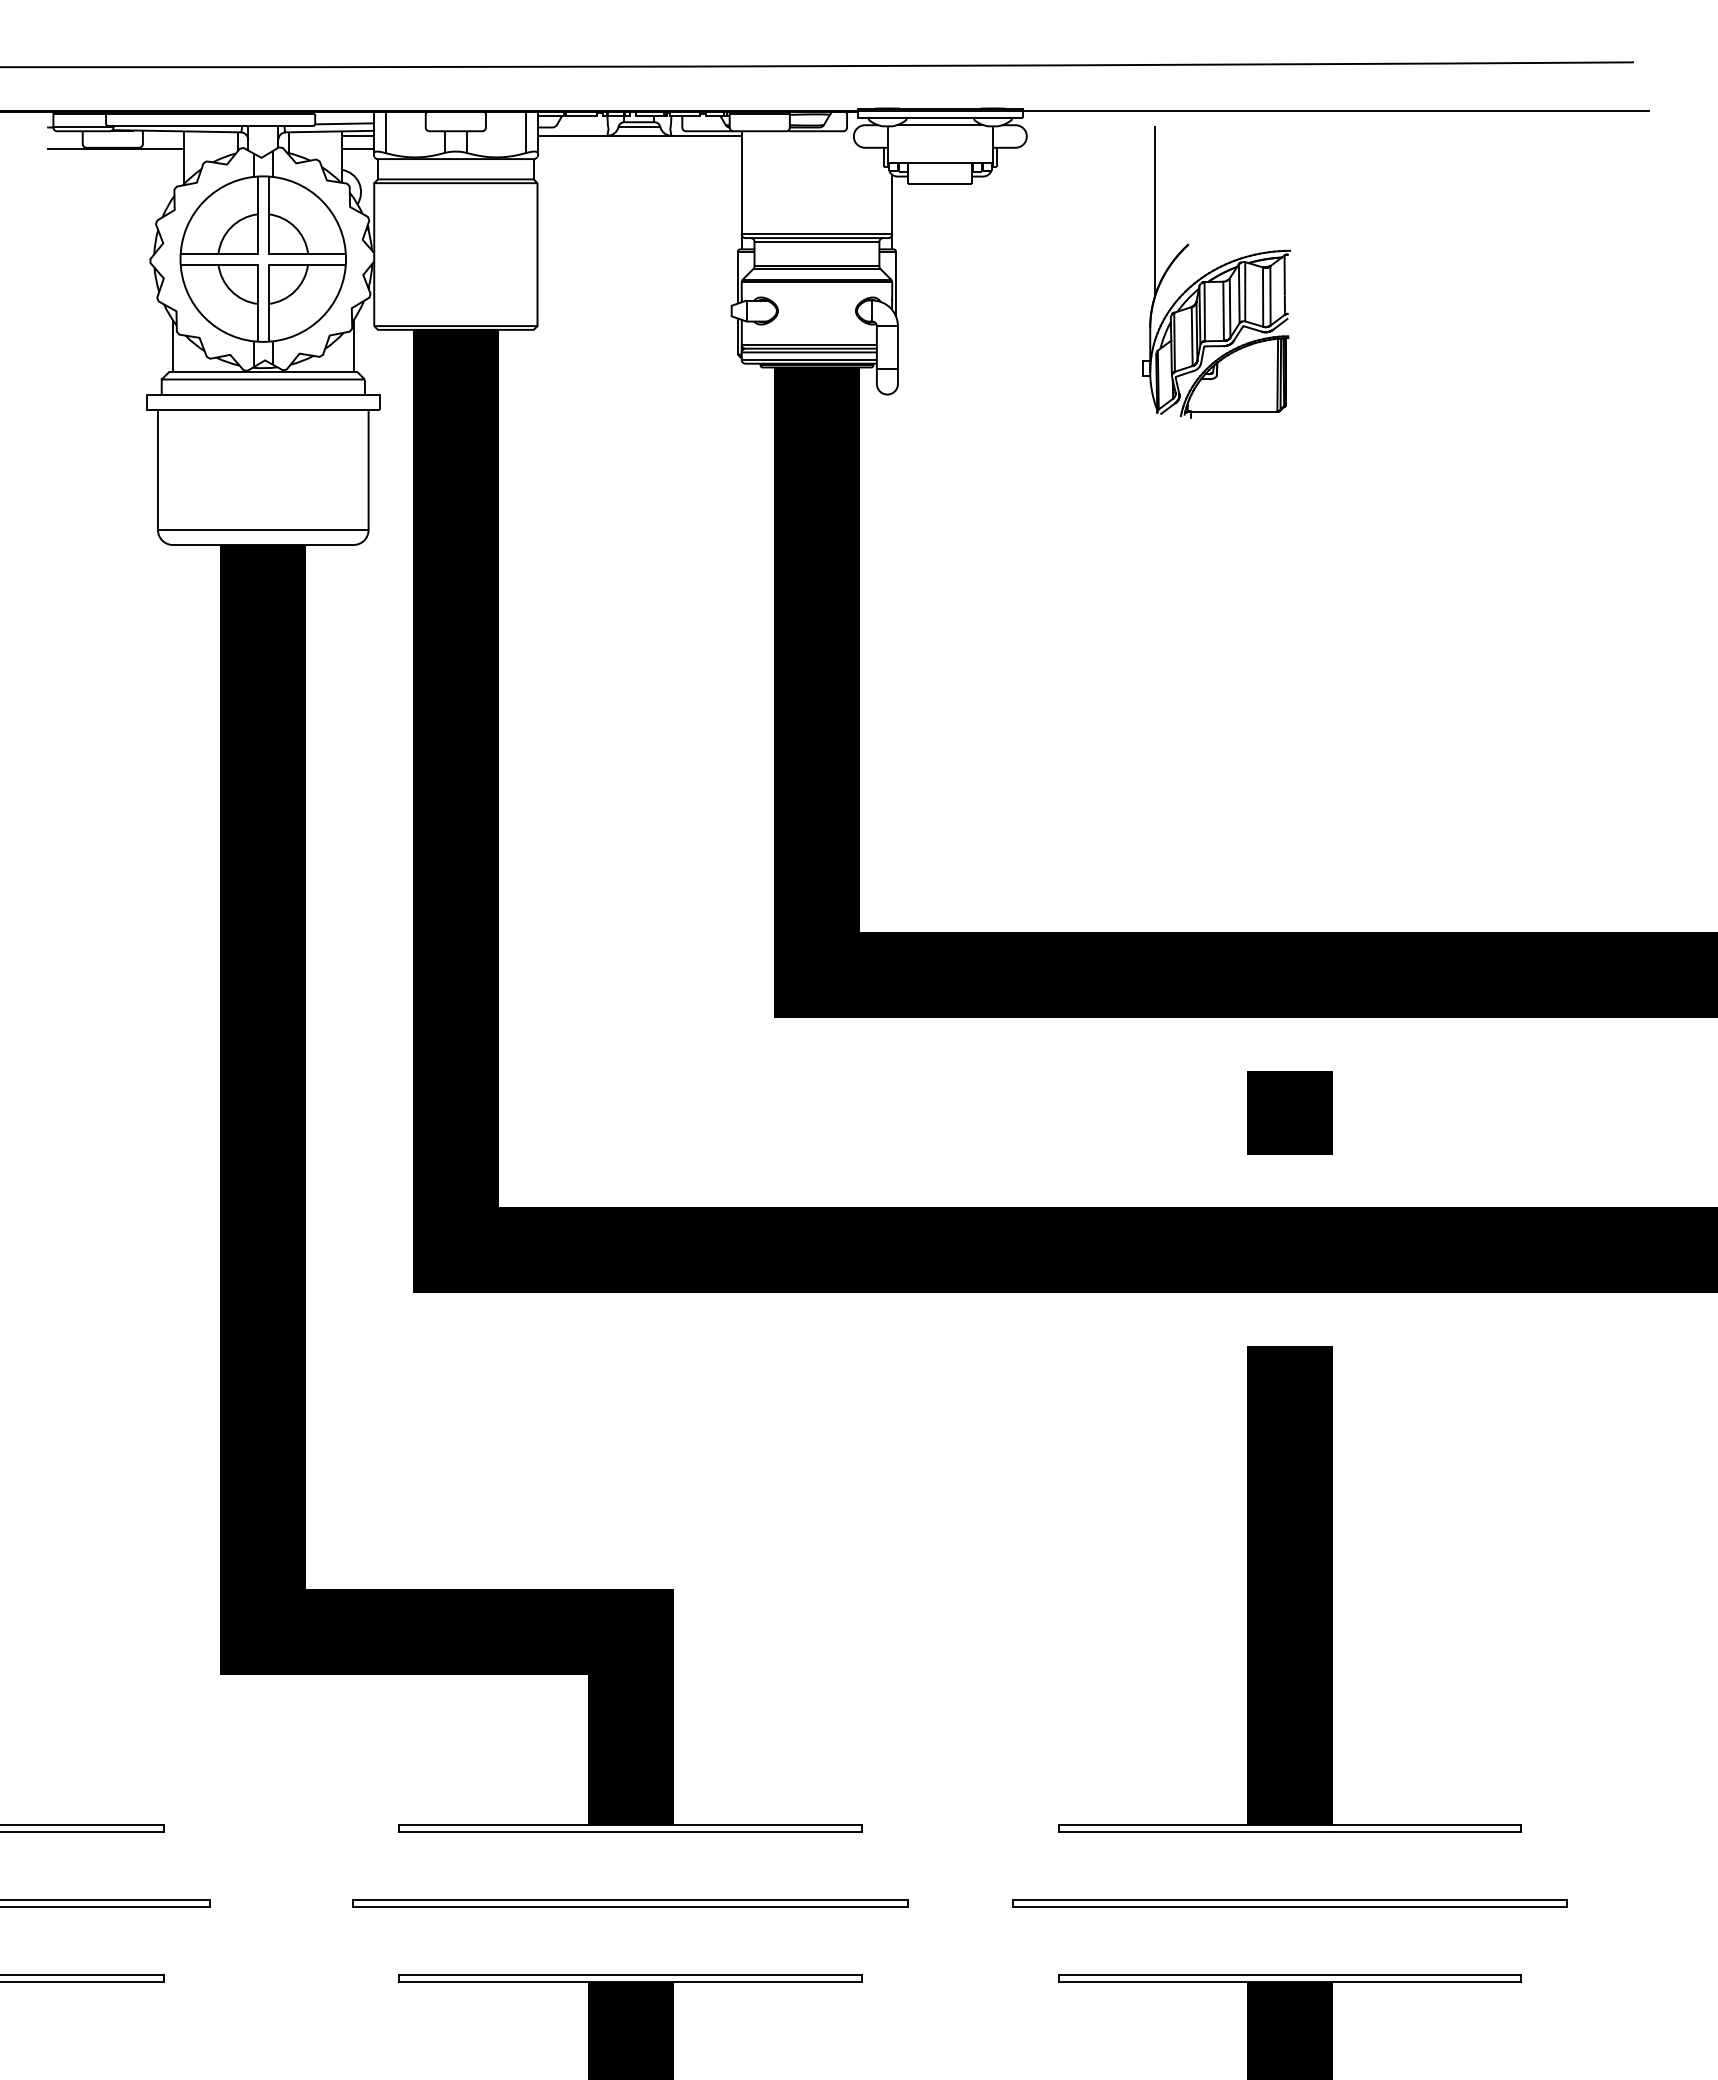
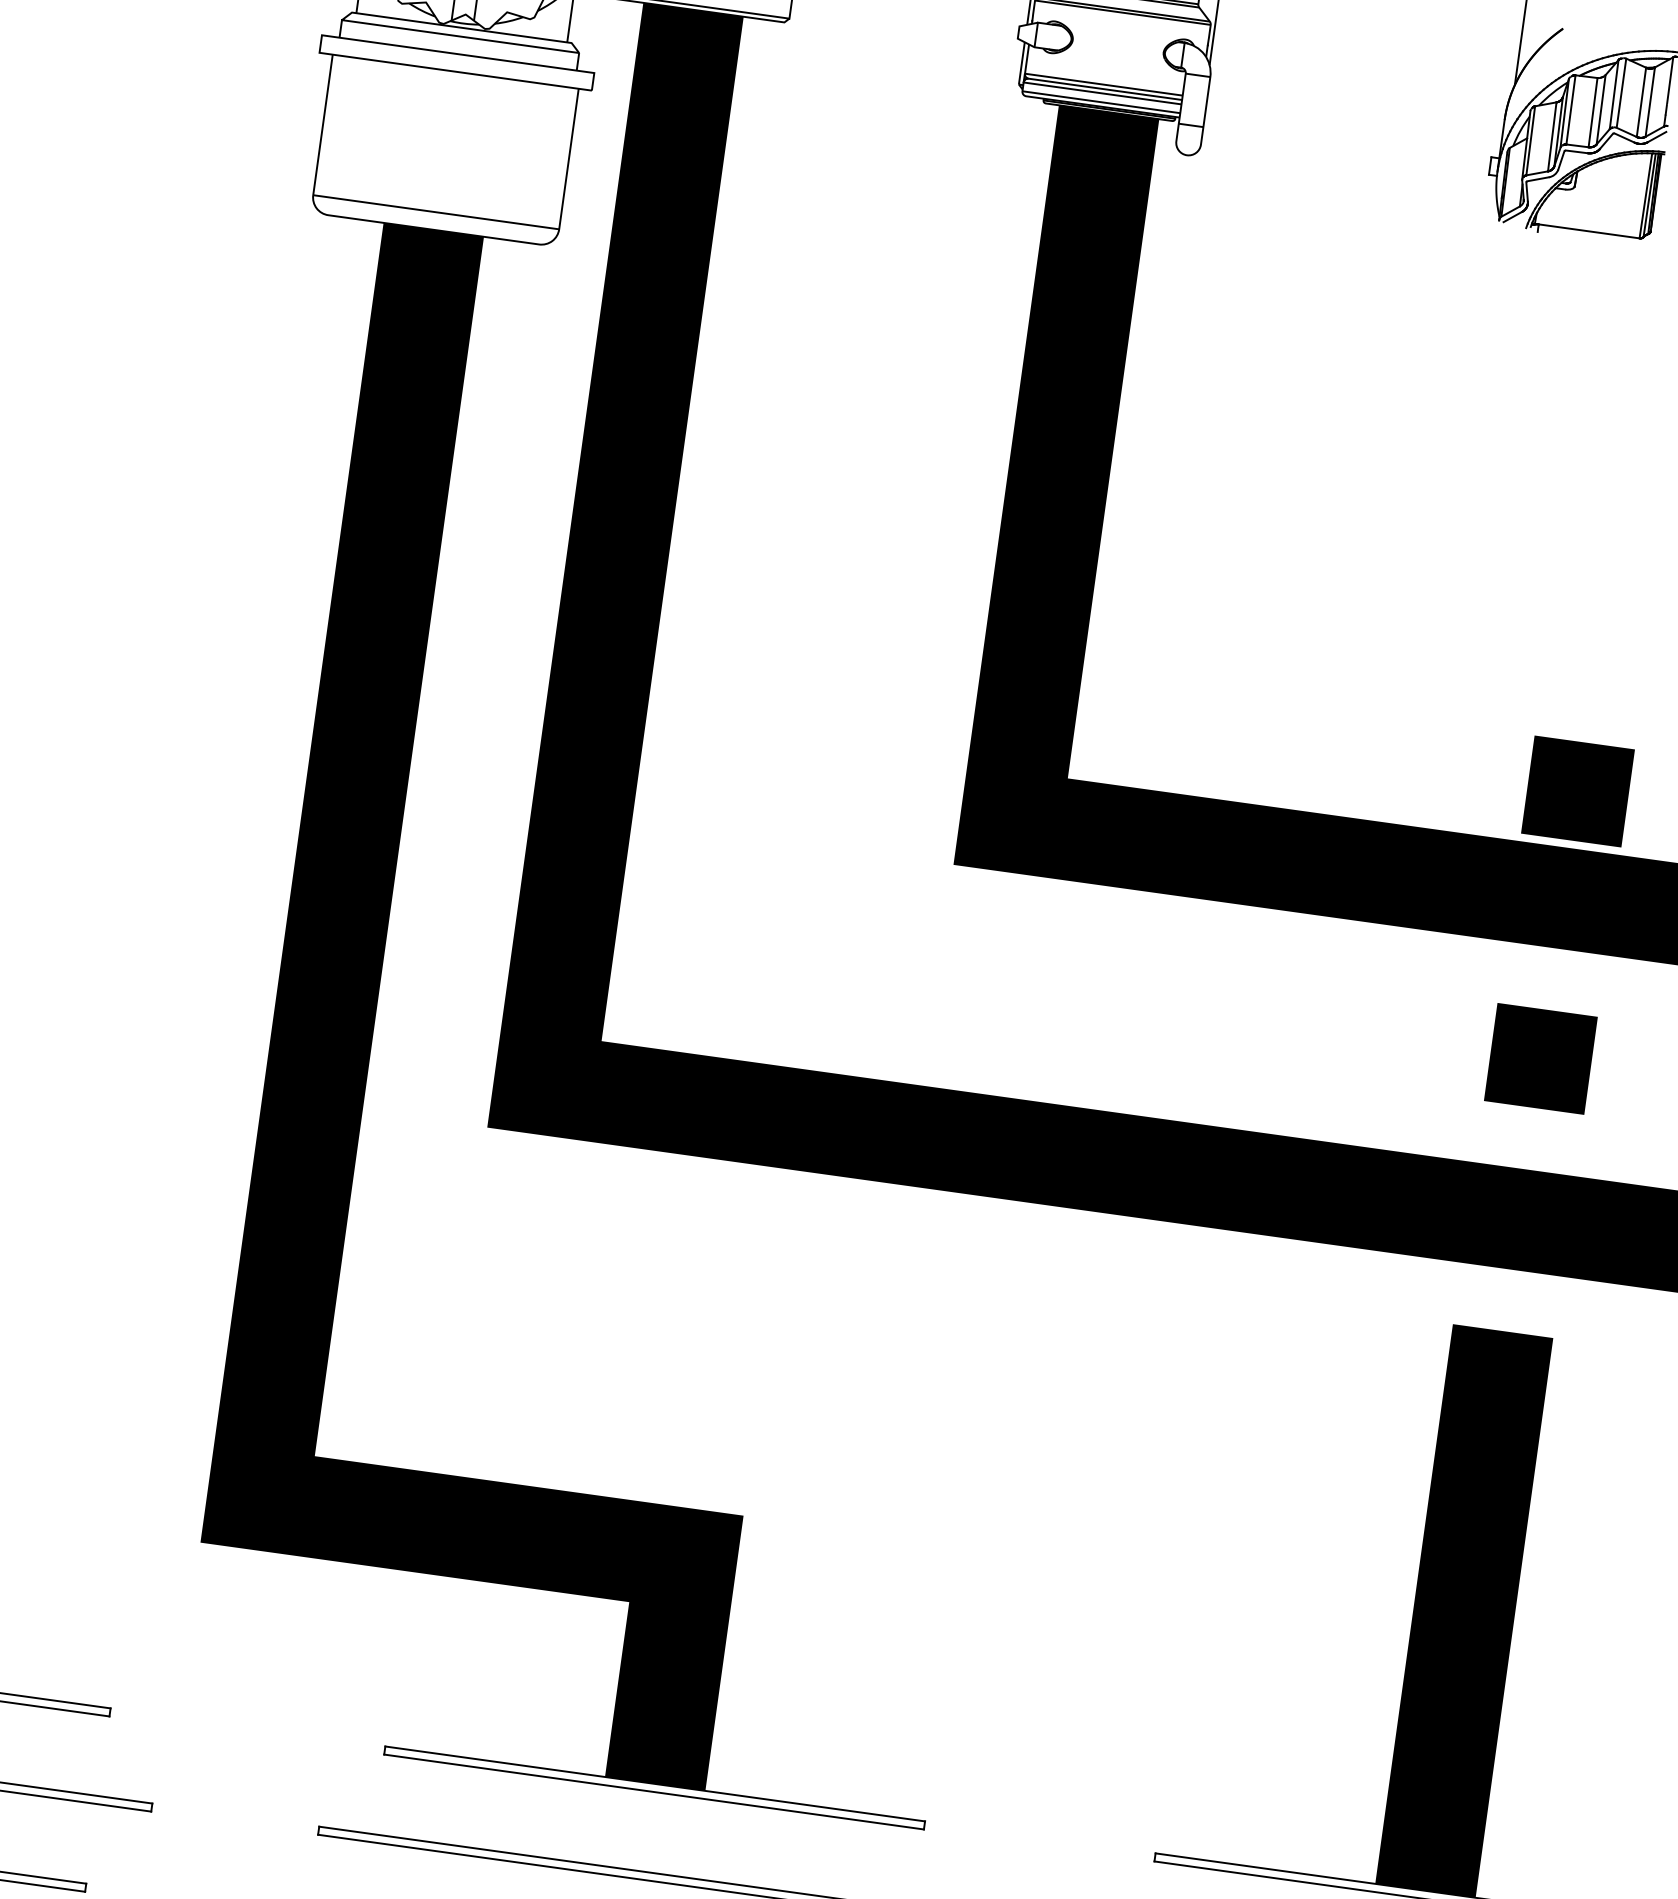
line: (1289, 883) -> (1577, 791), added

